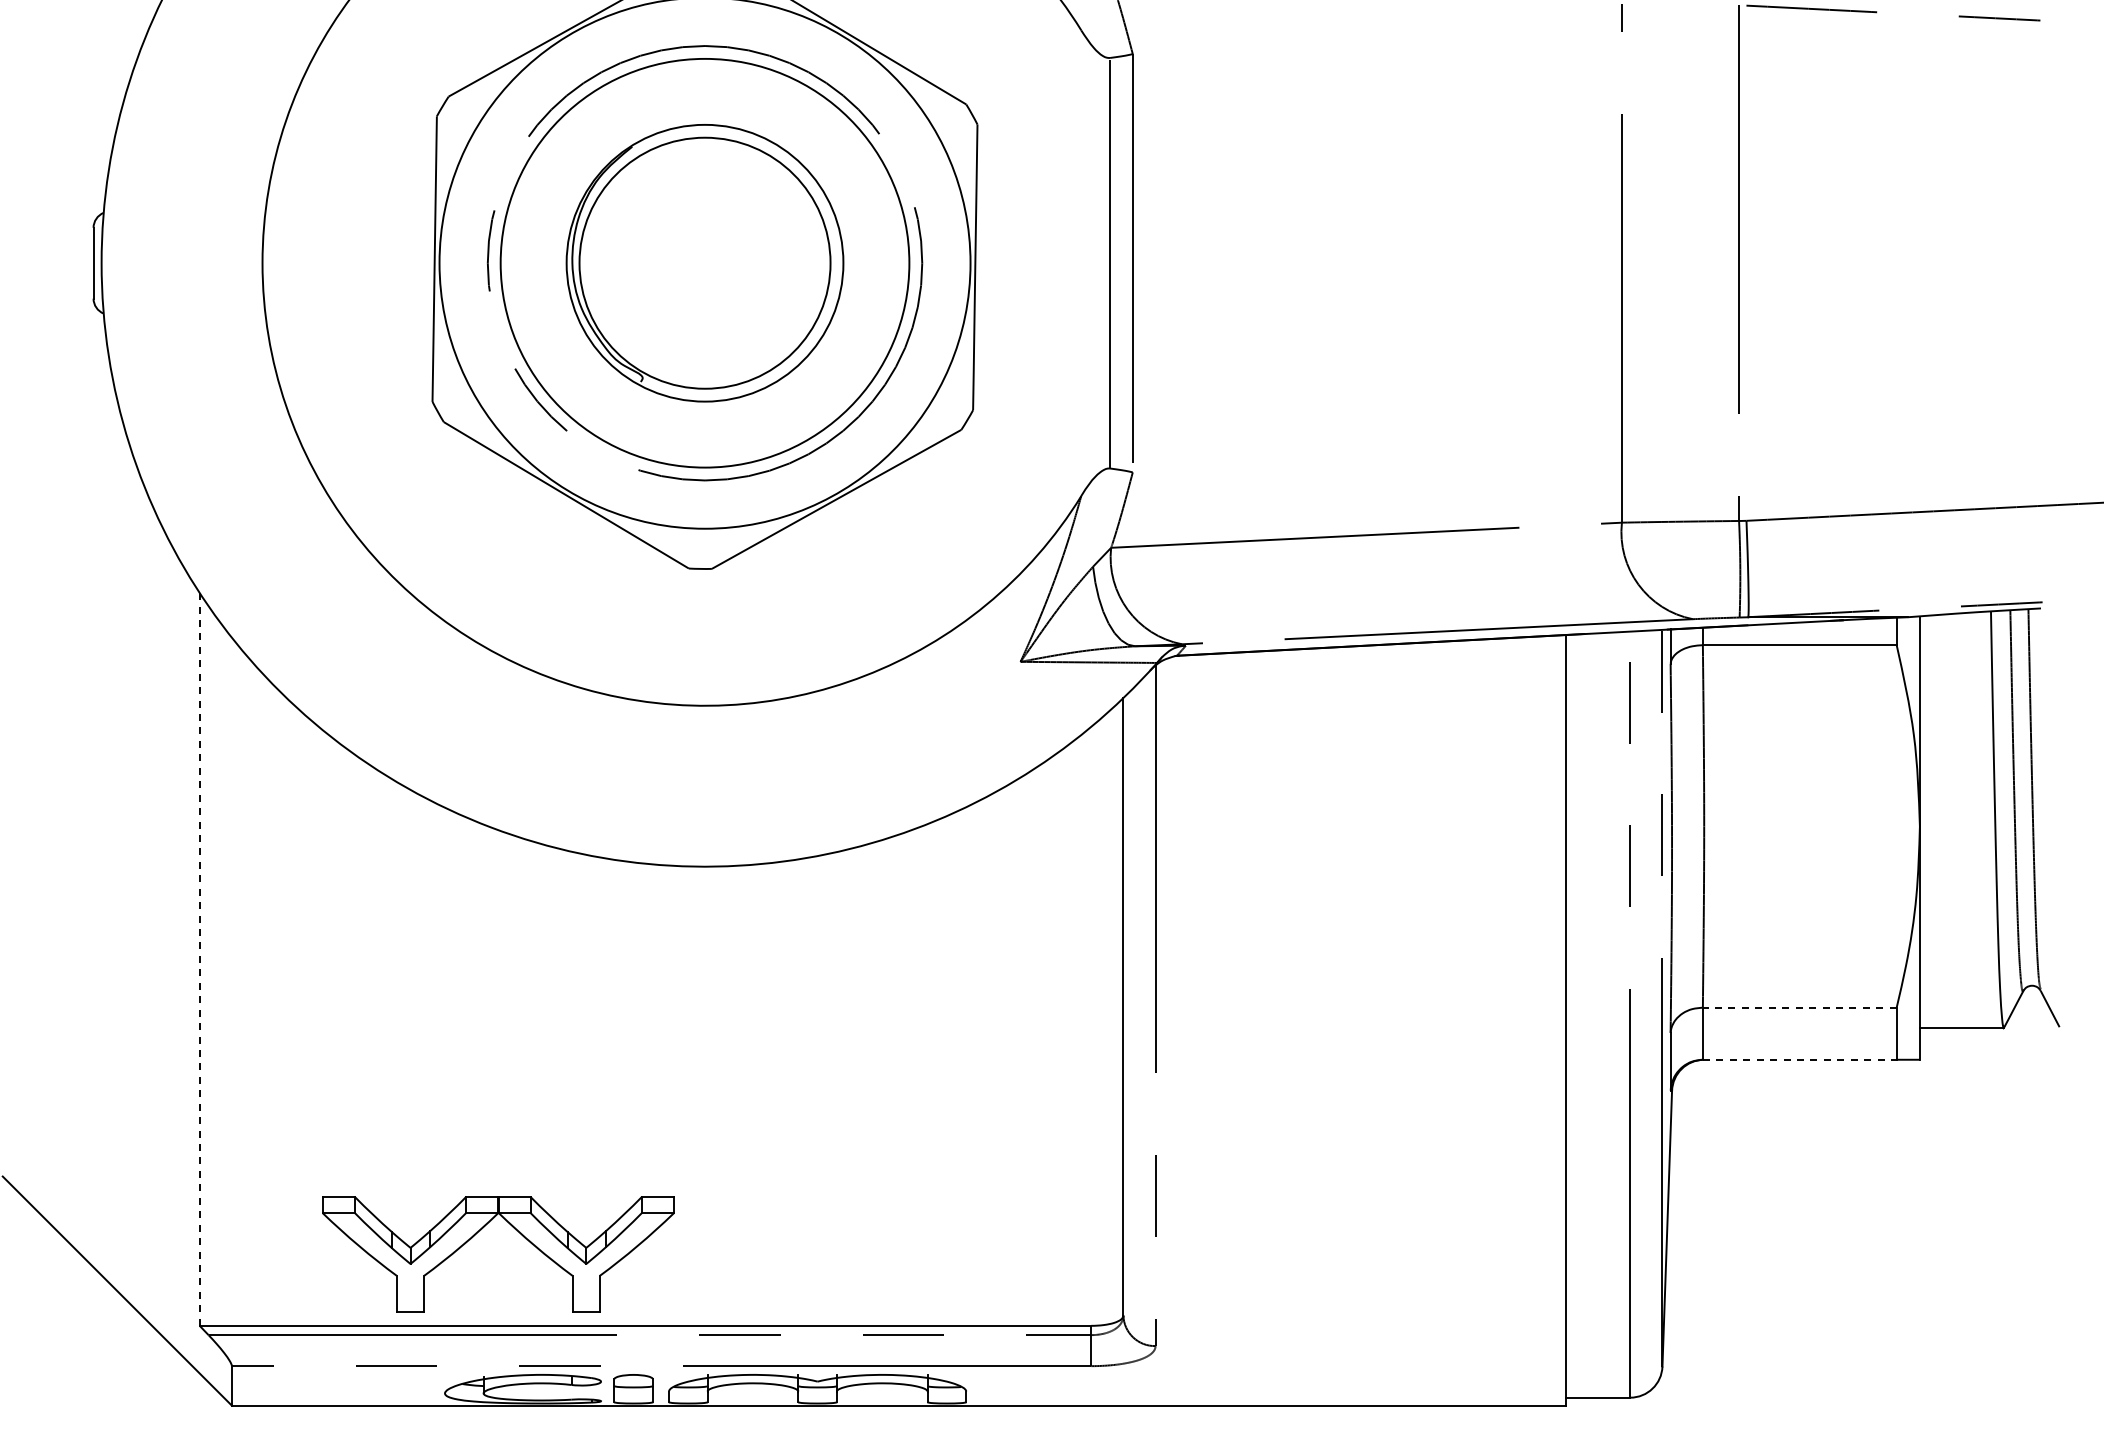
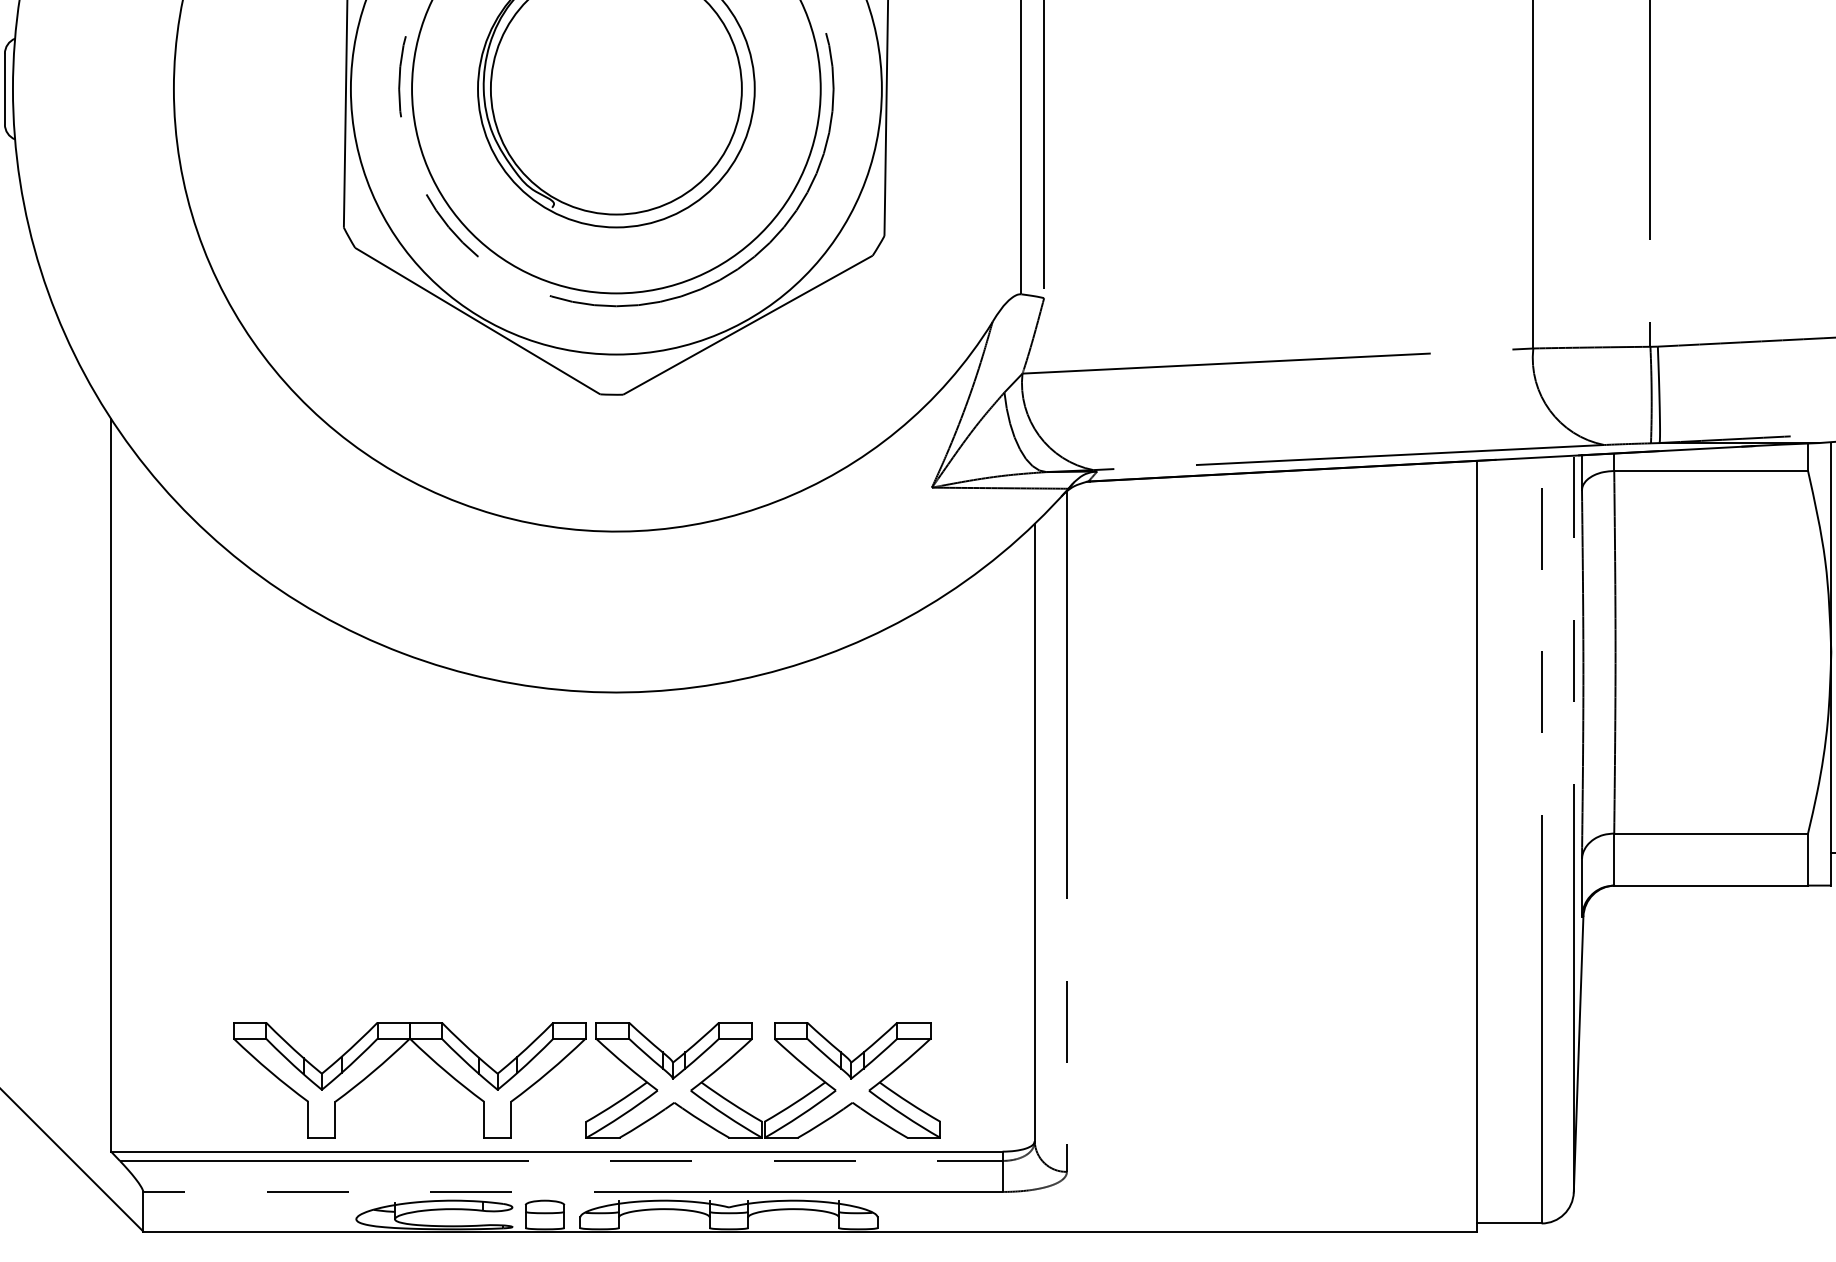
line: (199, 959) -> (110, 785), dashed -> solid
line: (1799, 1007) -> (1710, 833), dashed -> solid
line: (1799, 1059) -> (1710, 885), dashed -> solid
part: (832, 1283) -> (743, 1109), added

